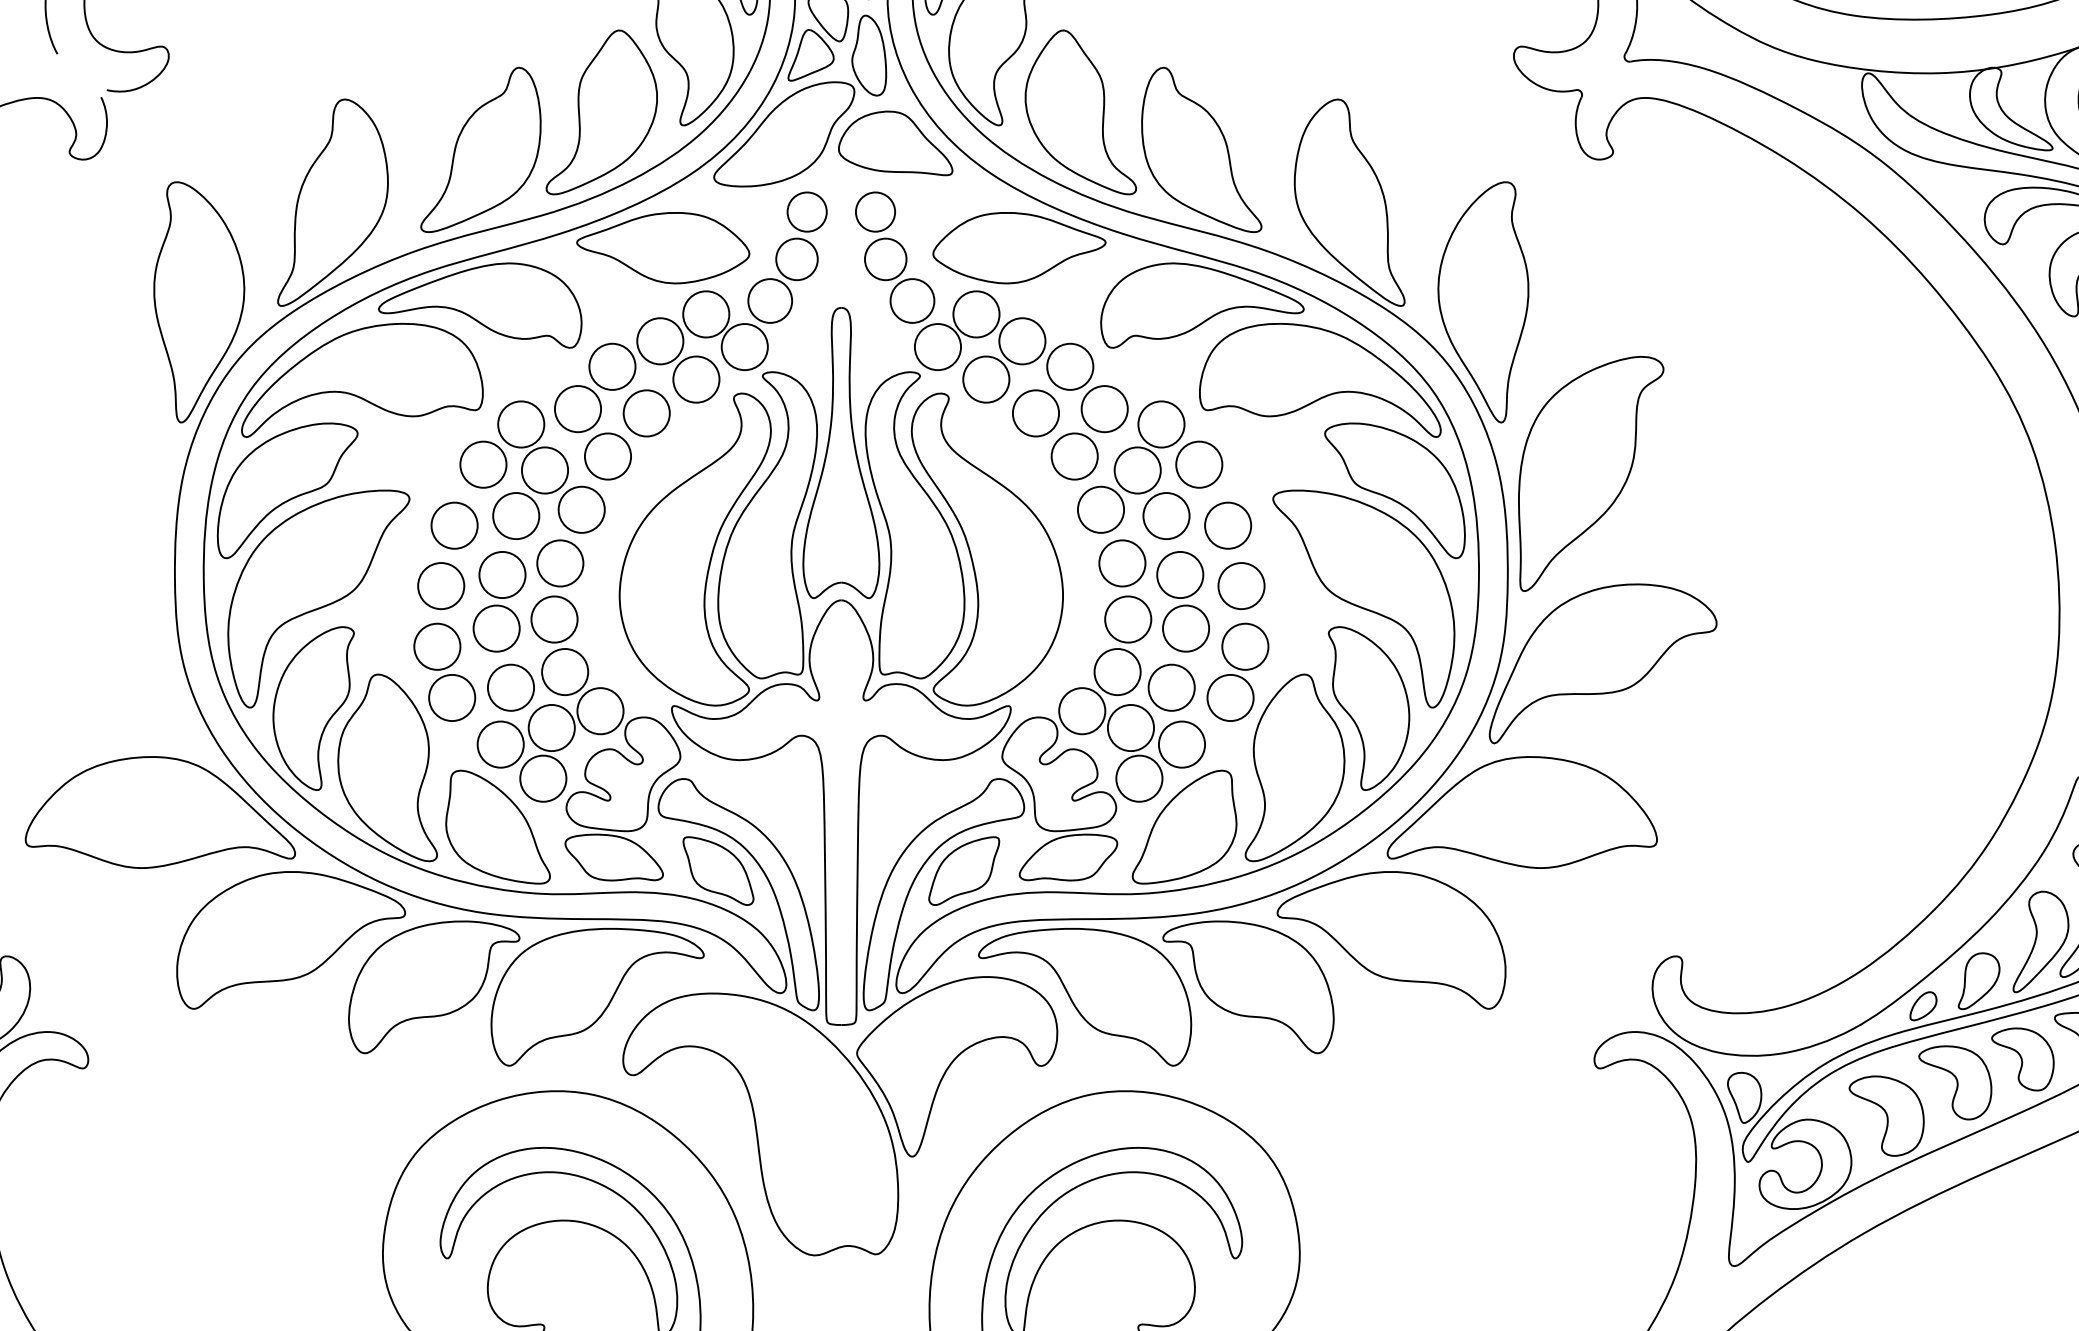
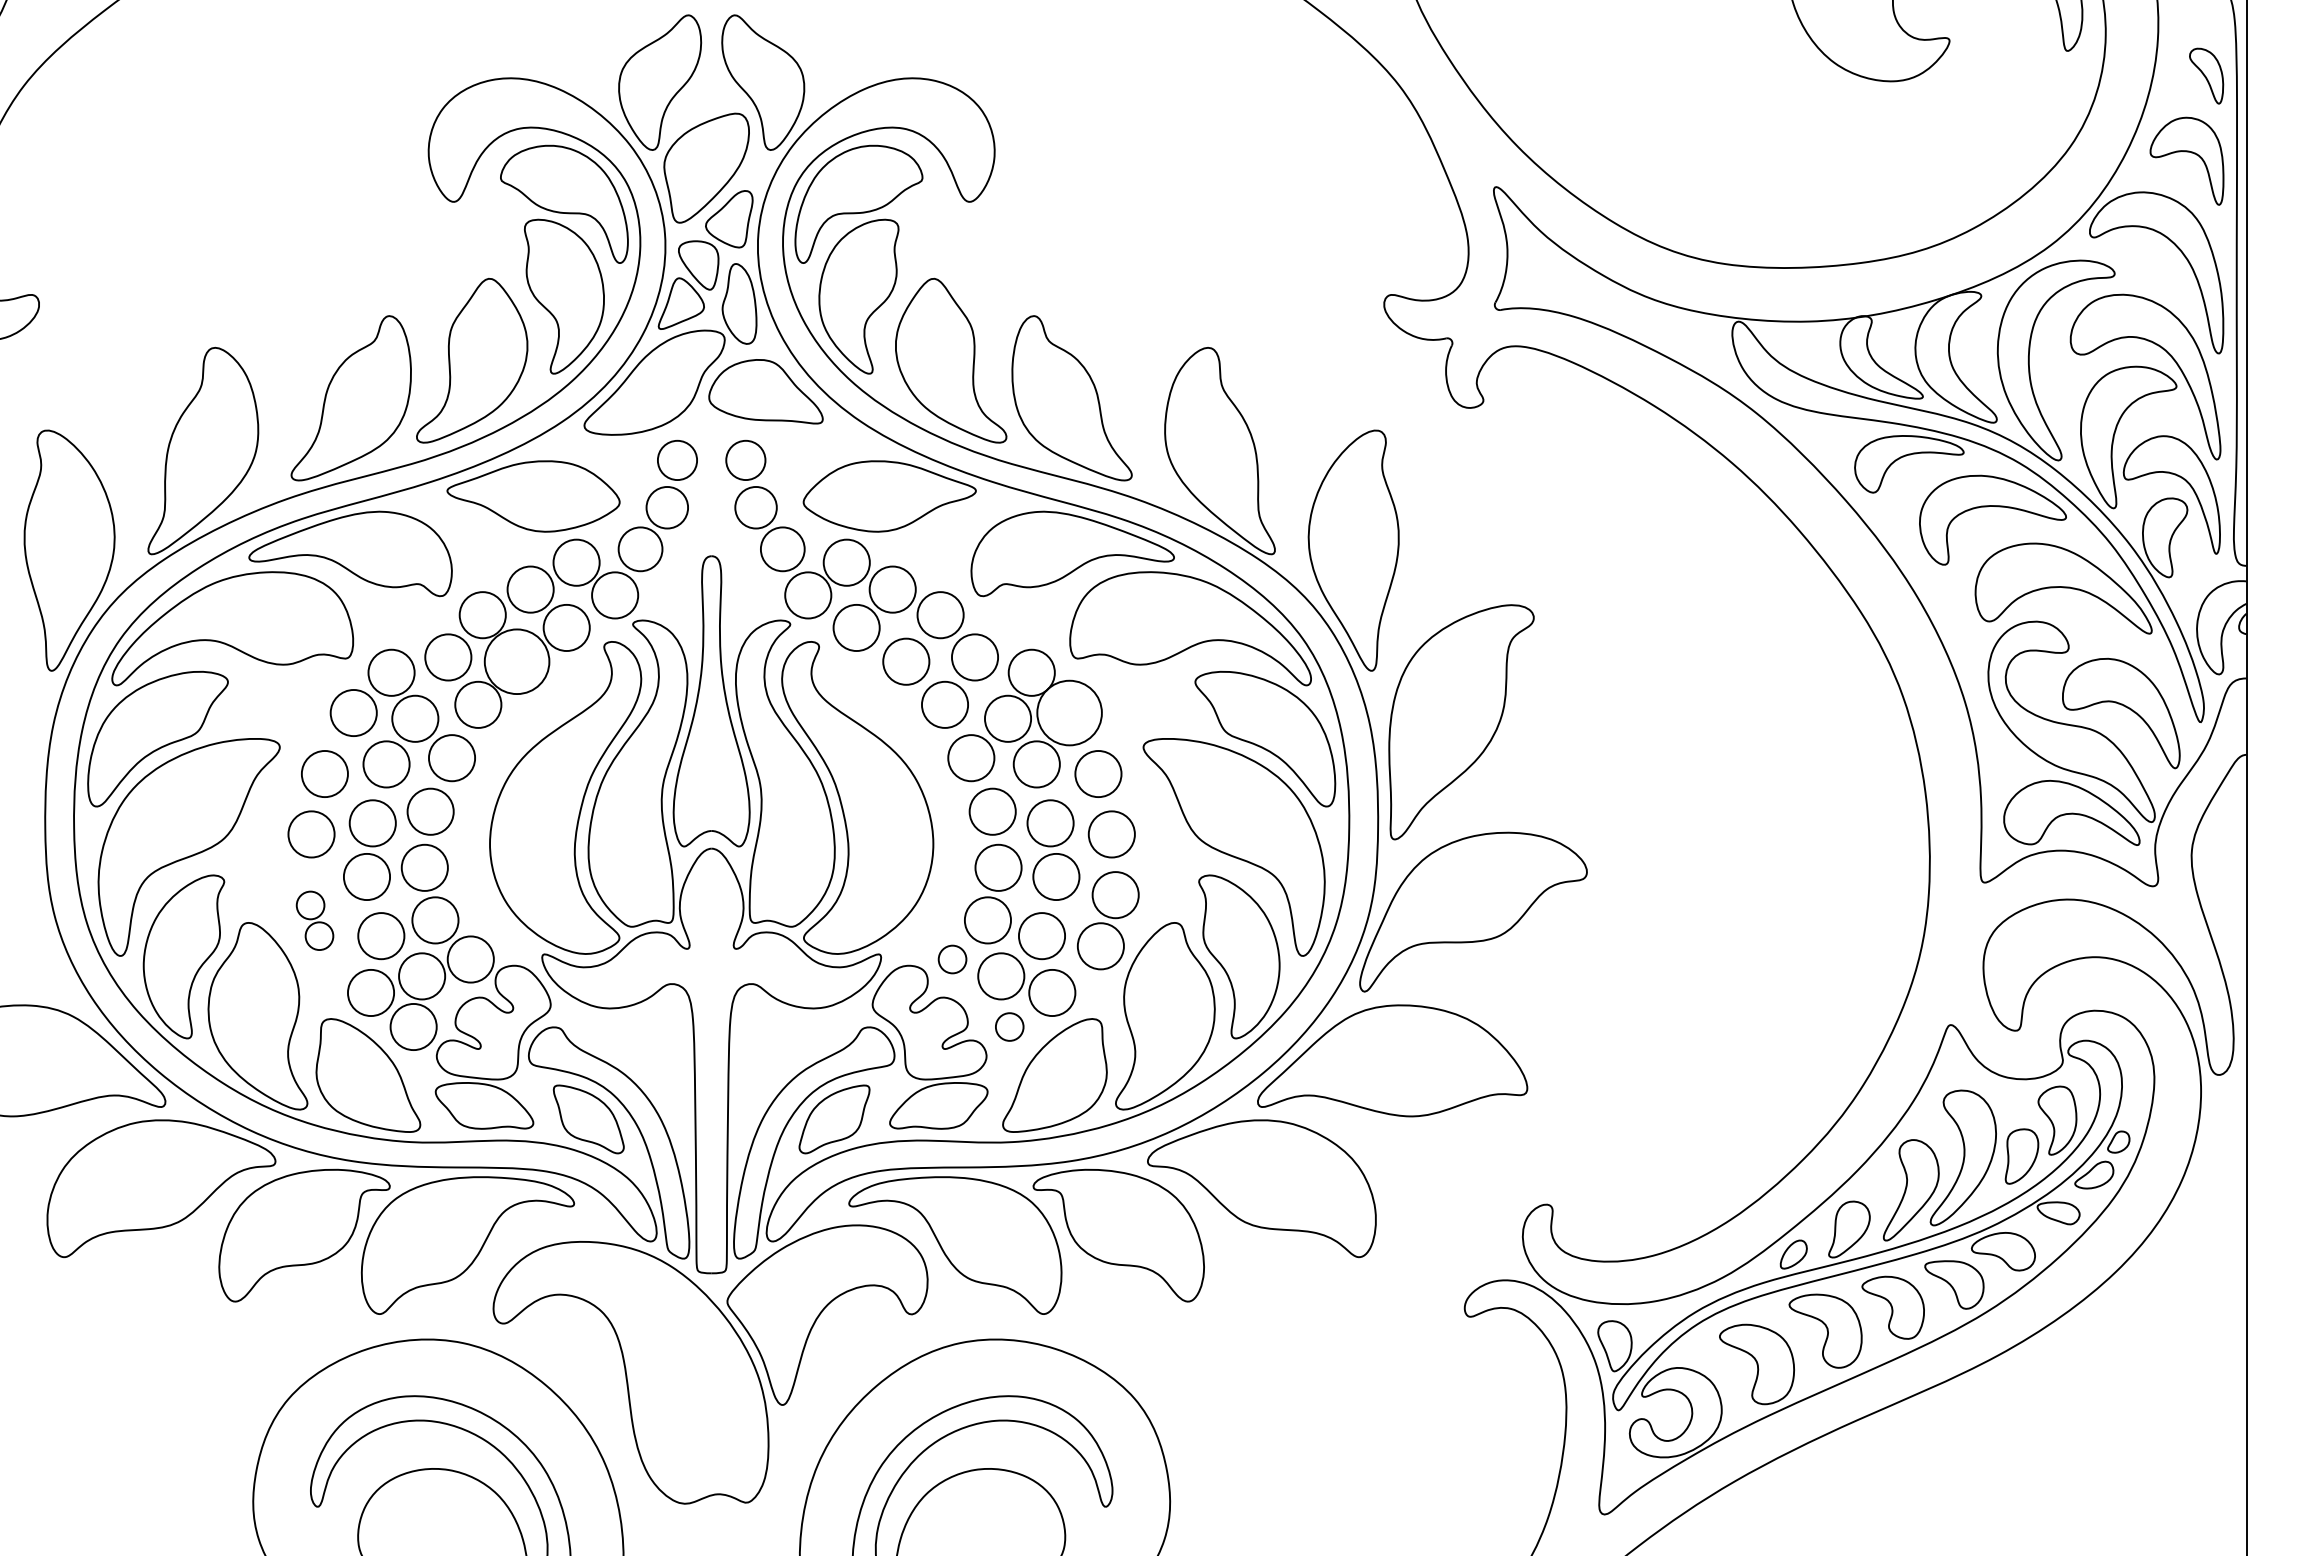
circle: (647, 413) -> (517, 661), size x1.4
circle: (1199, 464) -> (1069, 712), size x1.4
part: (444, 672) -> (314, 920), size x0.6
circle: (1082, 711) -> (952, 959), size x0.6
circle: (1139, 778) -> (1009, 1026), size x0.6

